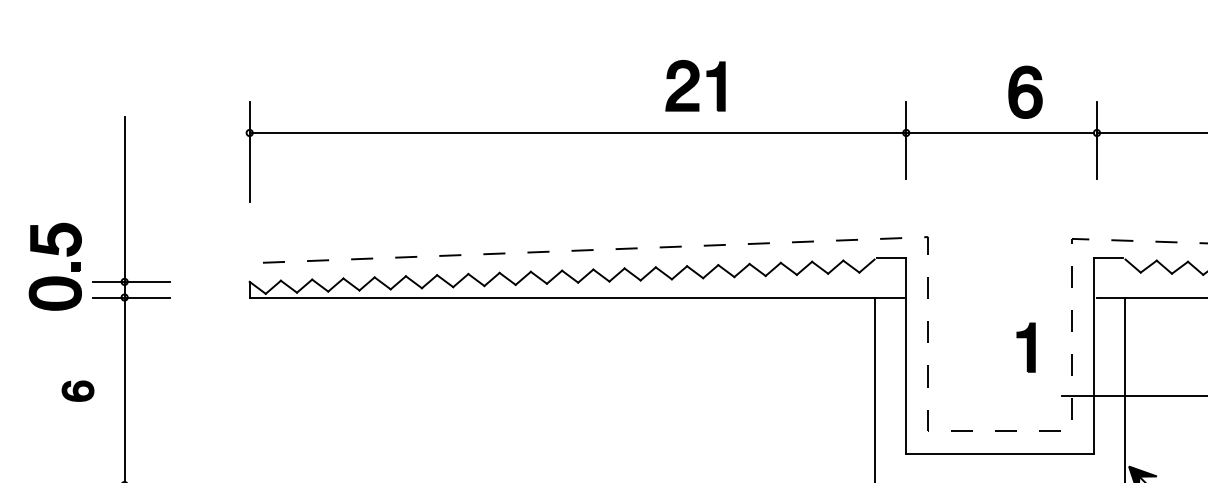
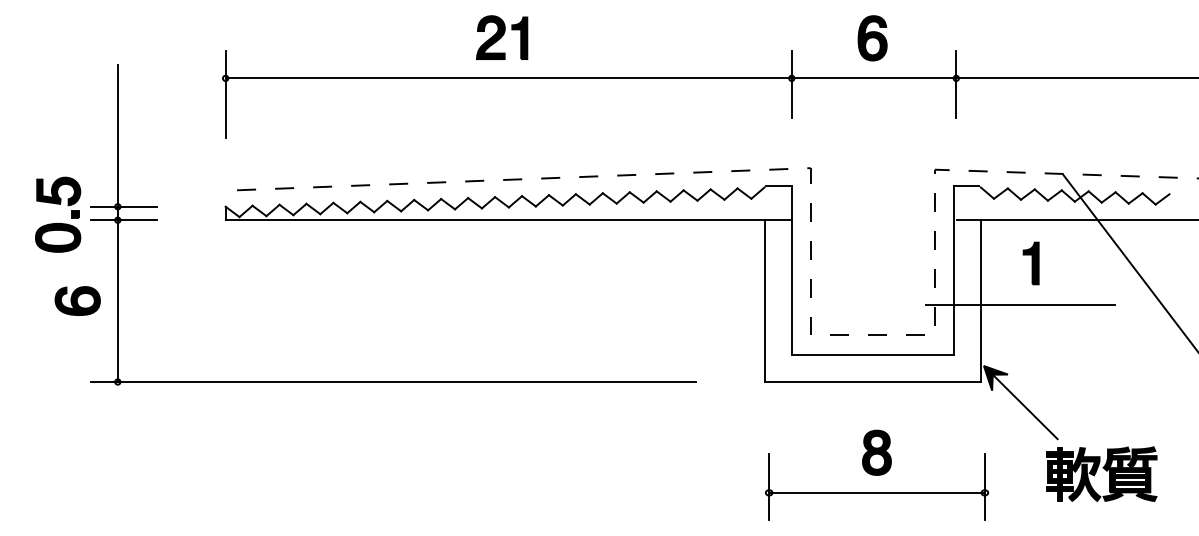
part: (695, 85) -> (502, 37), moved
part: (1025, 92) -> (872, 38), moved
part: (55, 276) -> (58, 223), moved
part: (1025, 347) -> (1030, 263), moved
part: (77, 390) -> (77, 300), size x1.67

